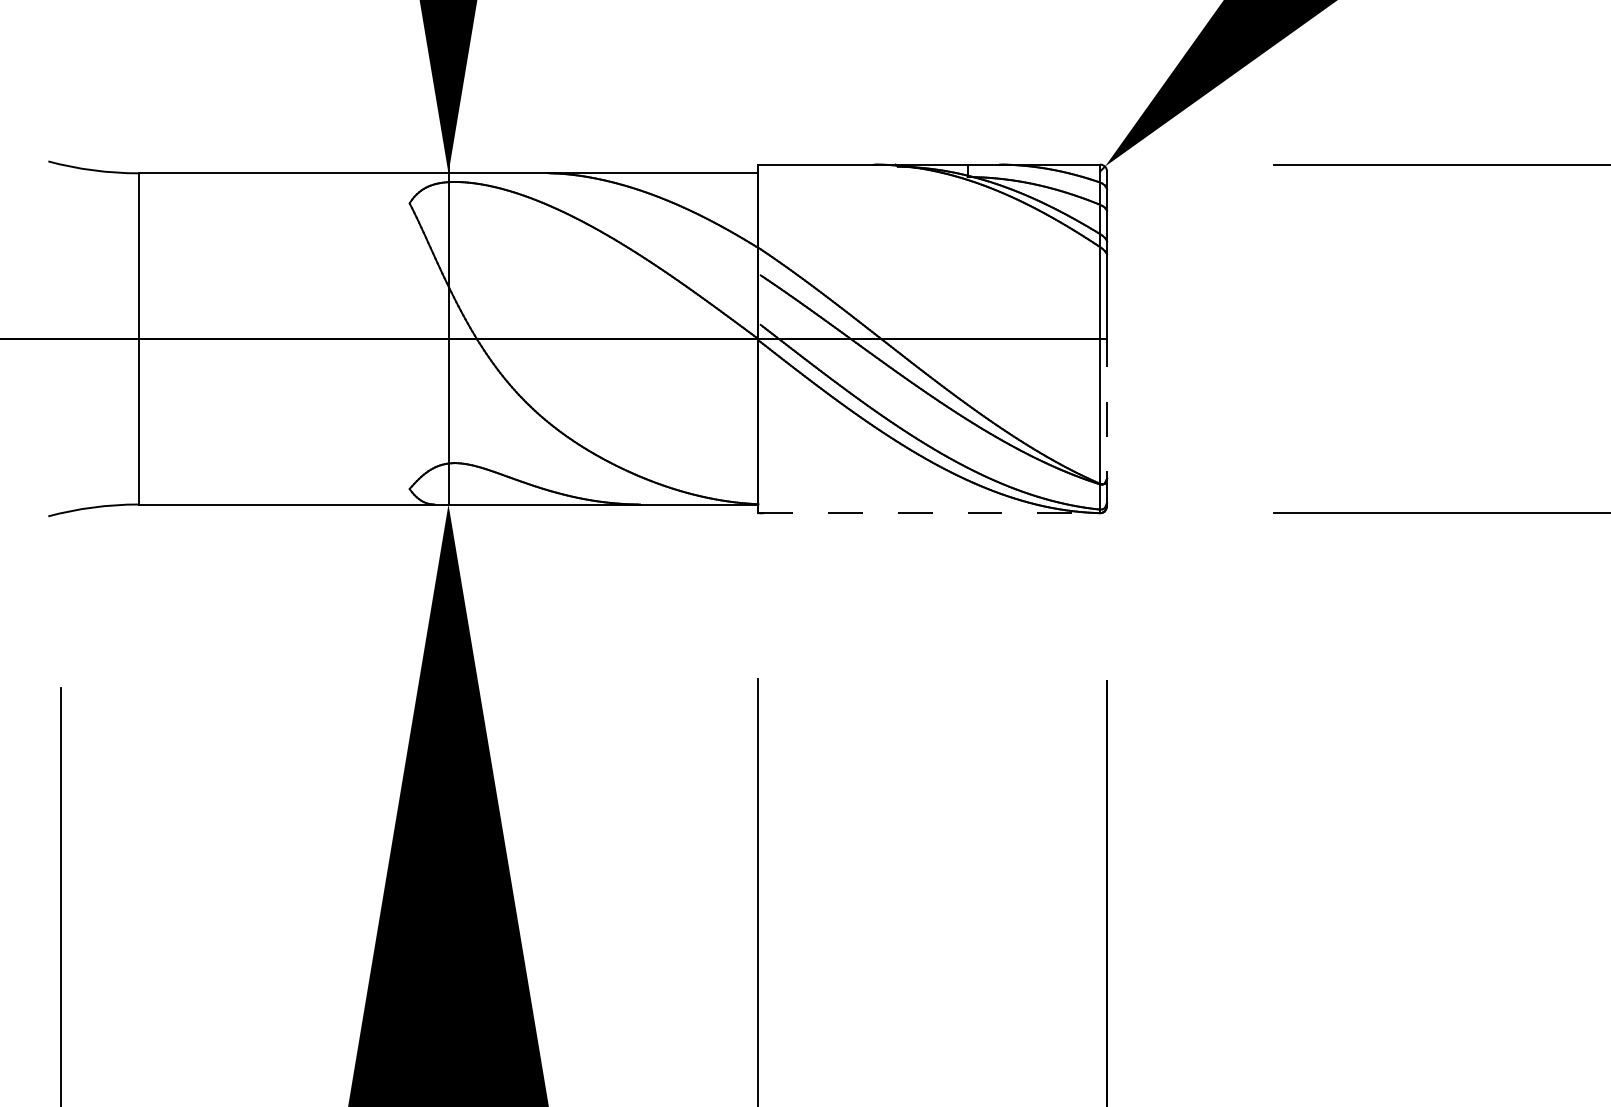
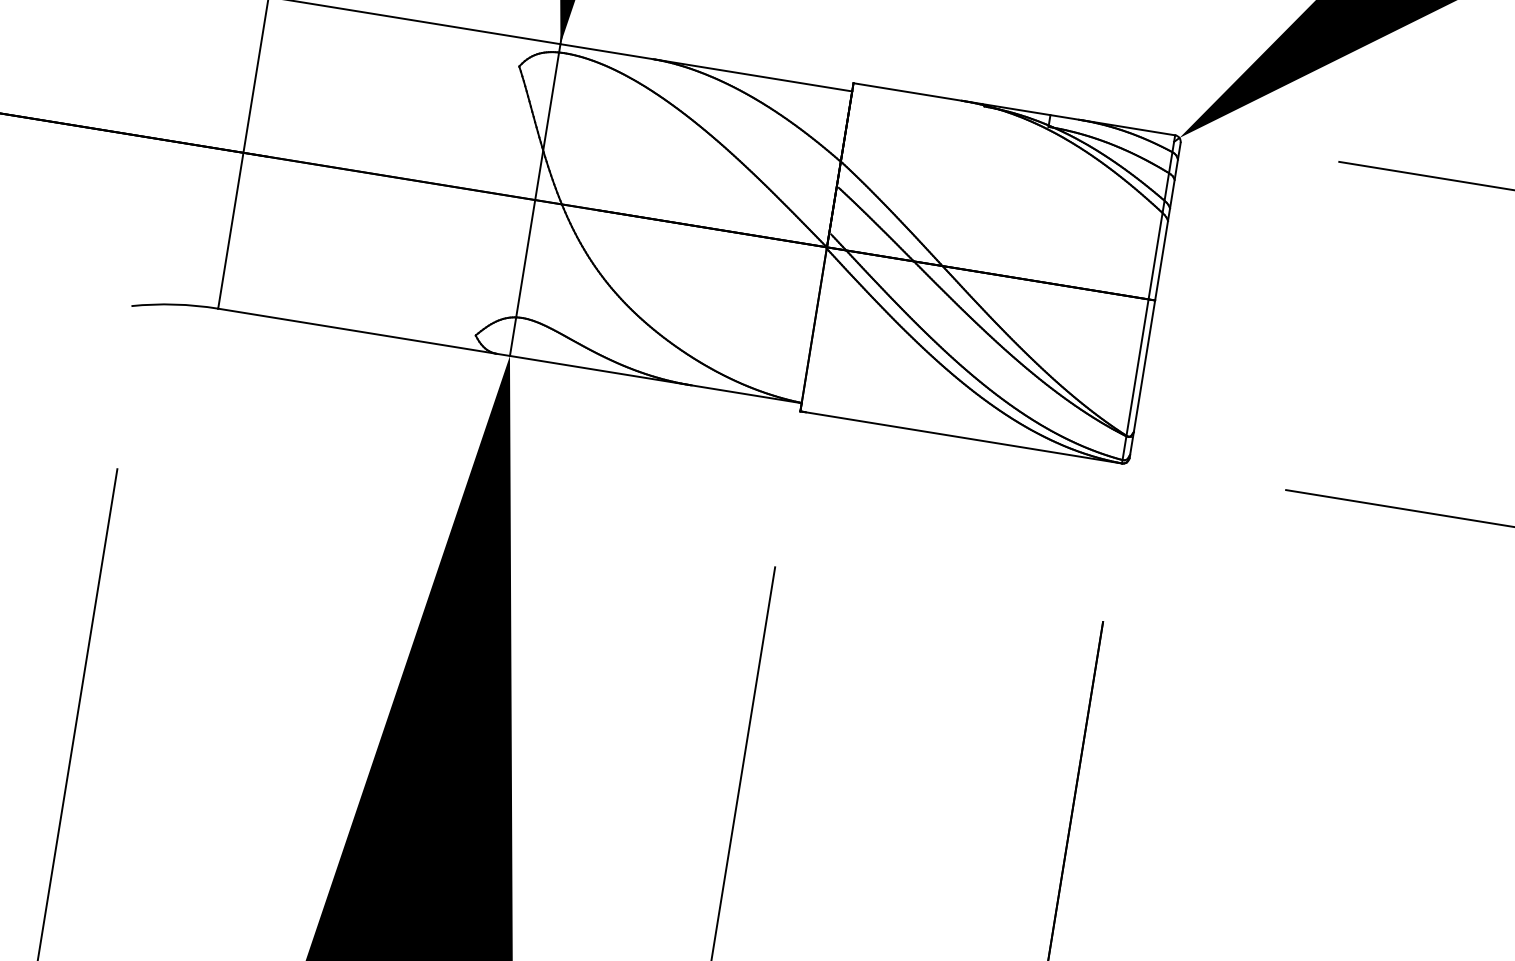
line: (1107, 422) -> (1142, 379), dashed -> solid
line: (929, 513) -> (961, 437), dashed -> solid

